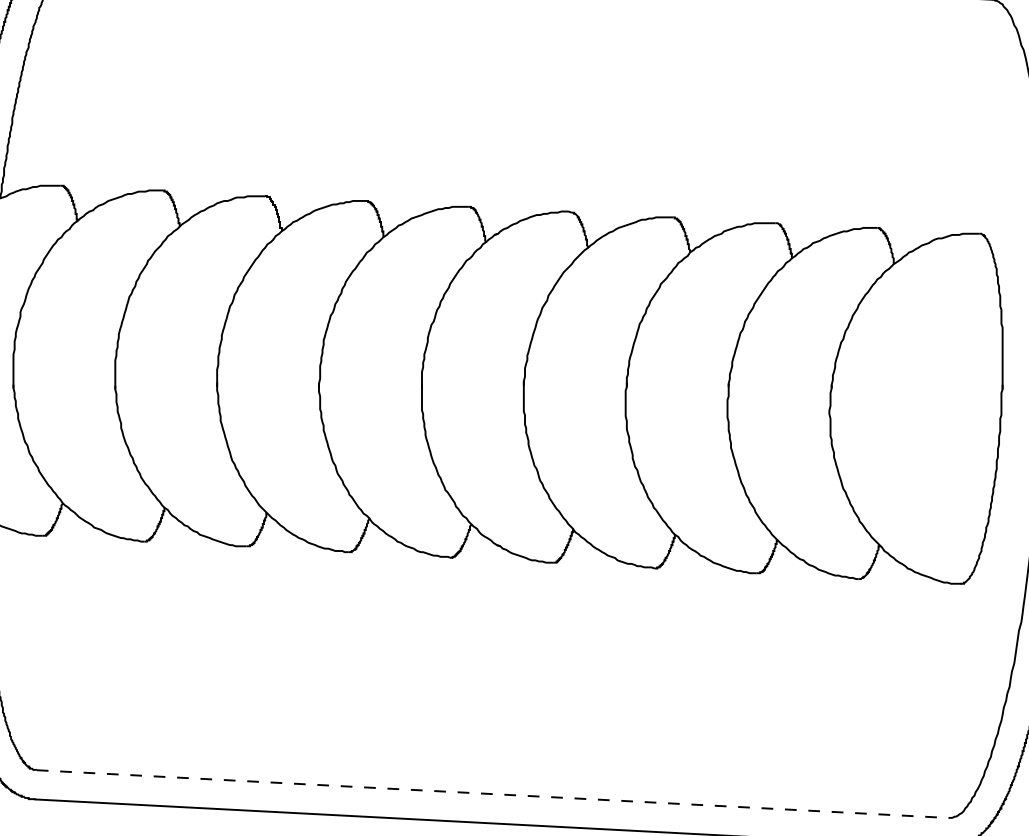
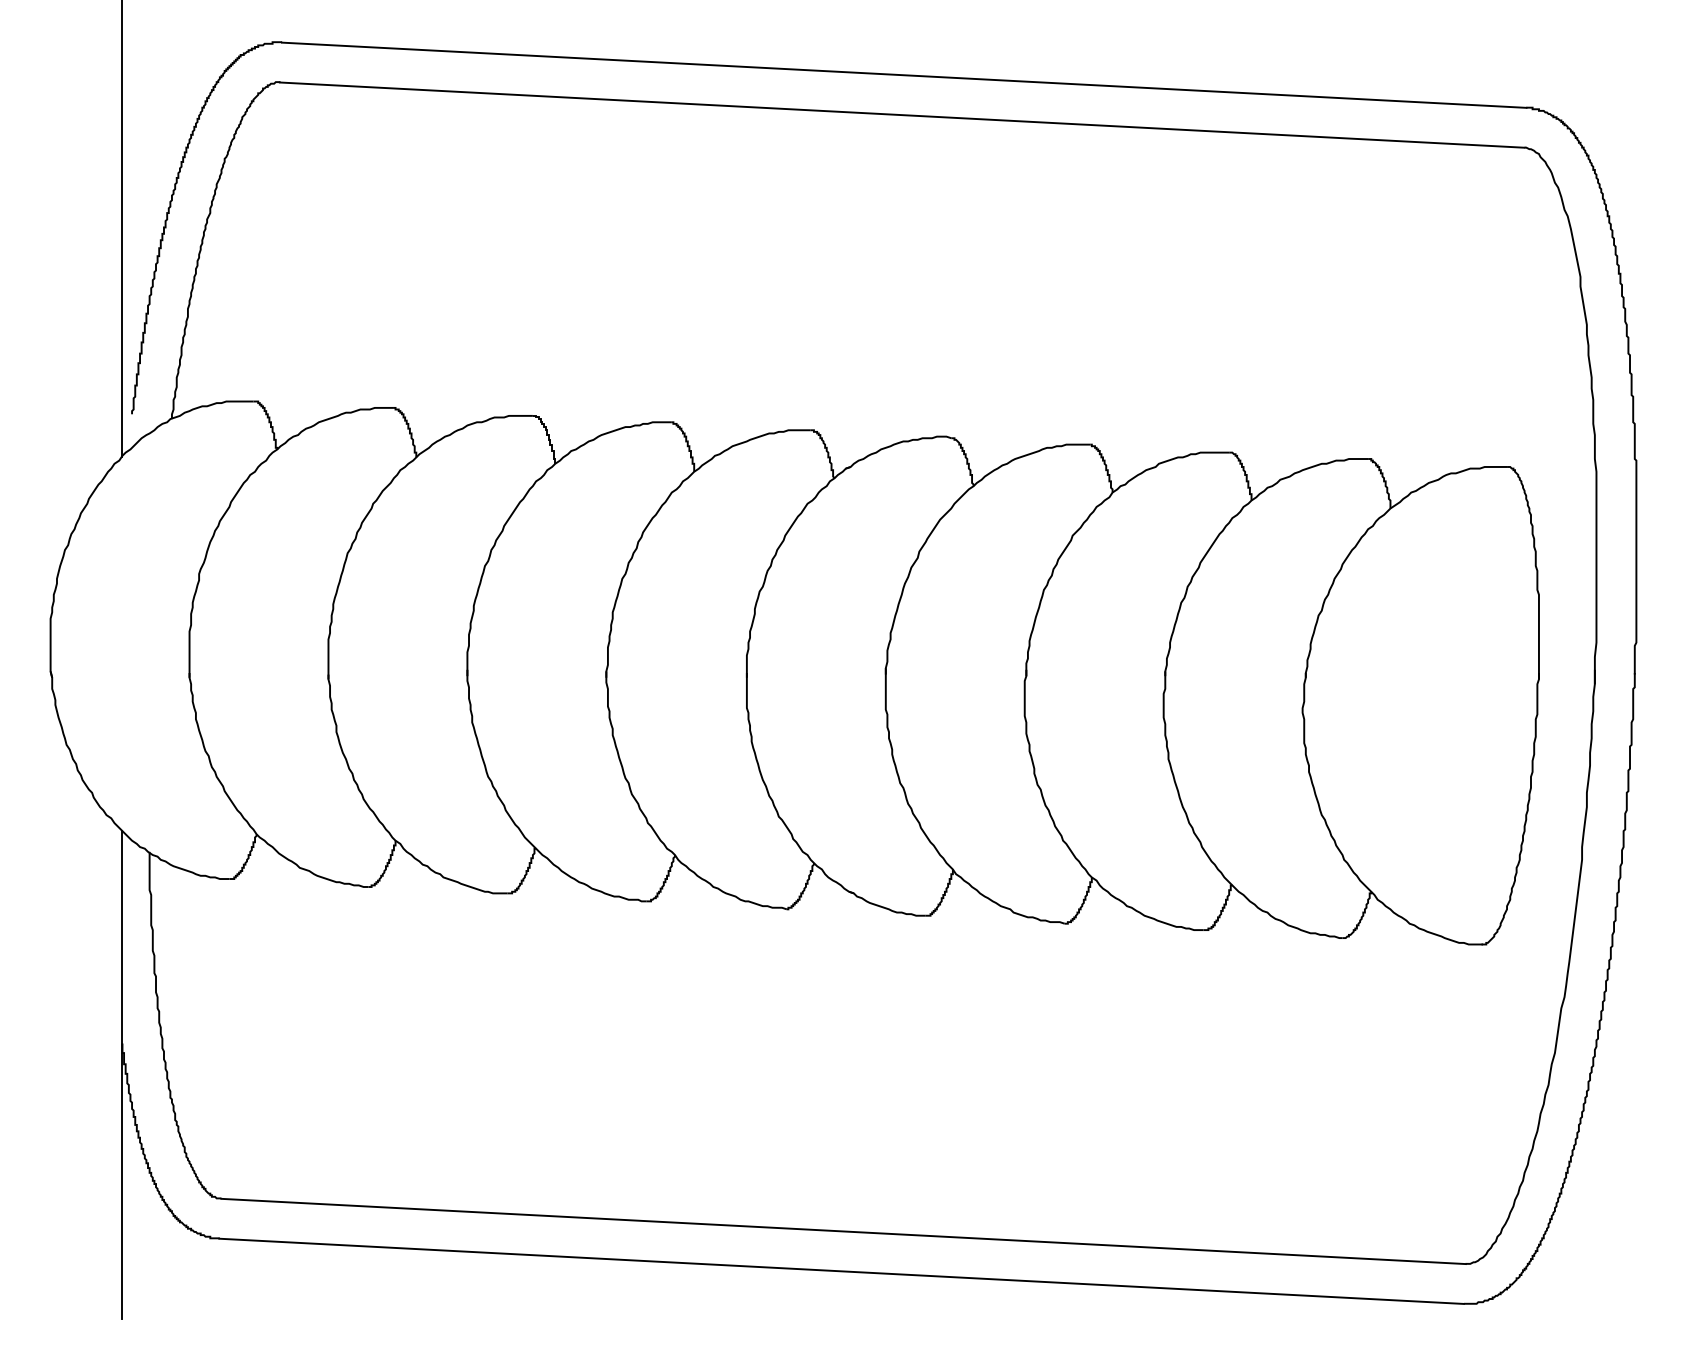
line: (493, 794) -> (844, 1231), dashed -> solid

